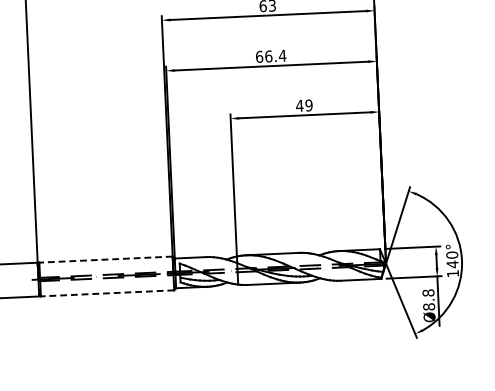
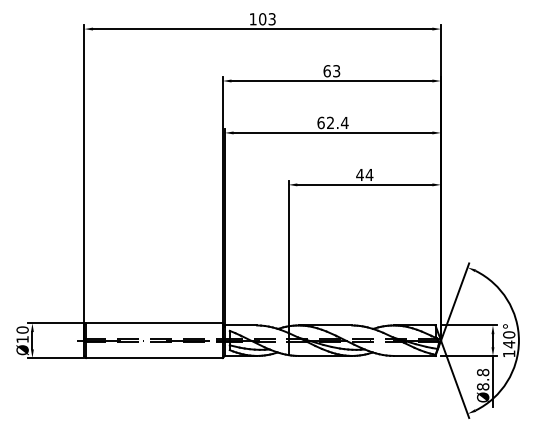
text: (268, 56) -> (330, 122), 66.4 -> 62.4
text: (308, 104) -> (369, 174), 49 -> 44
line: (105, 259) -> (153, 323), dashed -> solid
line: (106, 293) -> (153, 358), dashed -> solid

